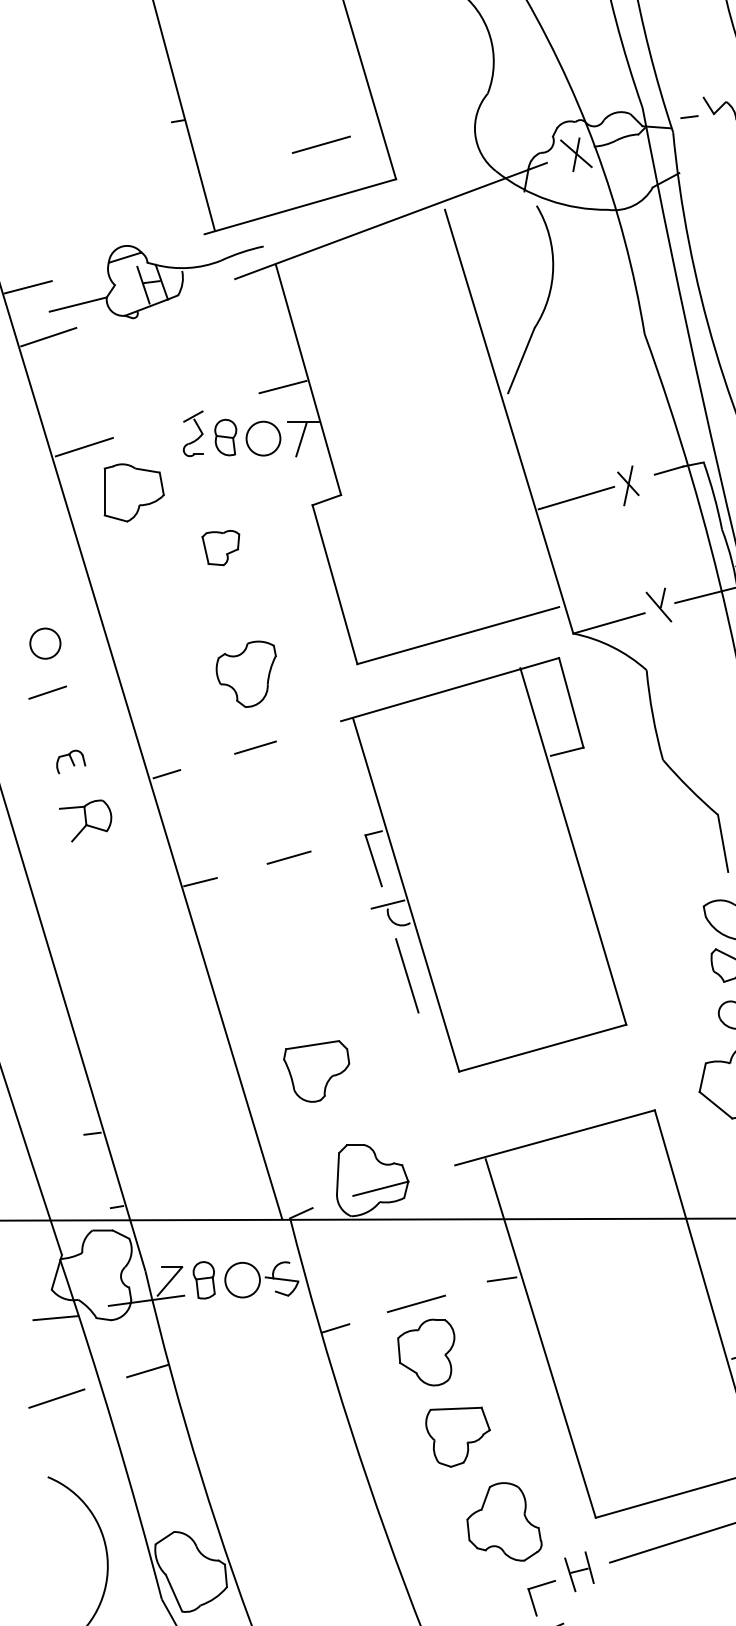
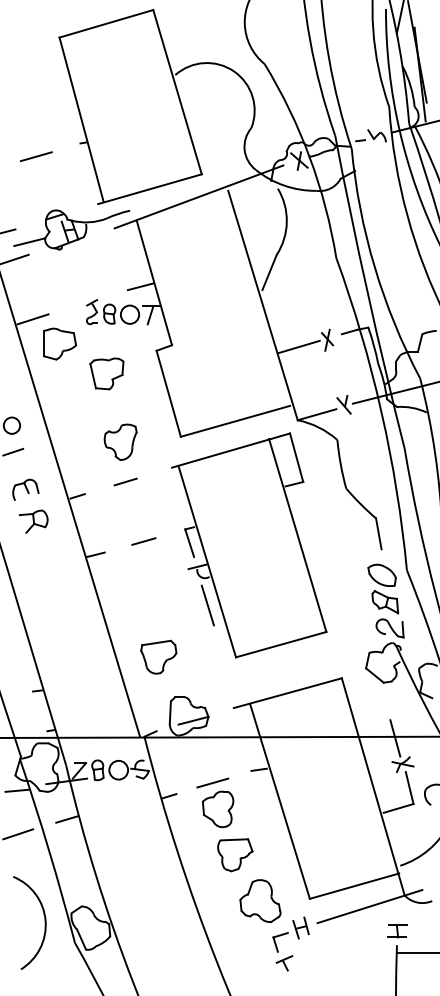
line: (321, 144) -> (36, 156), moved
part: (220, 547) -> (106, 373), size x1.67
part: (70, 761) -> (25, 489), size x1.67

